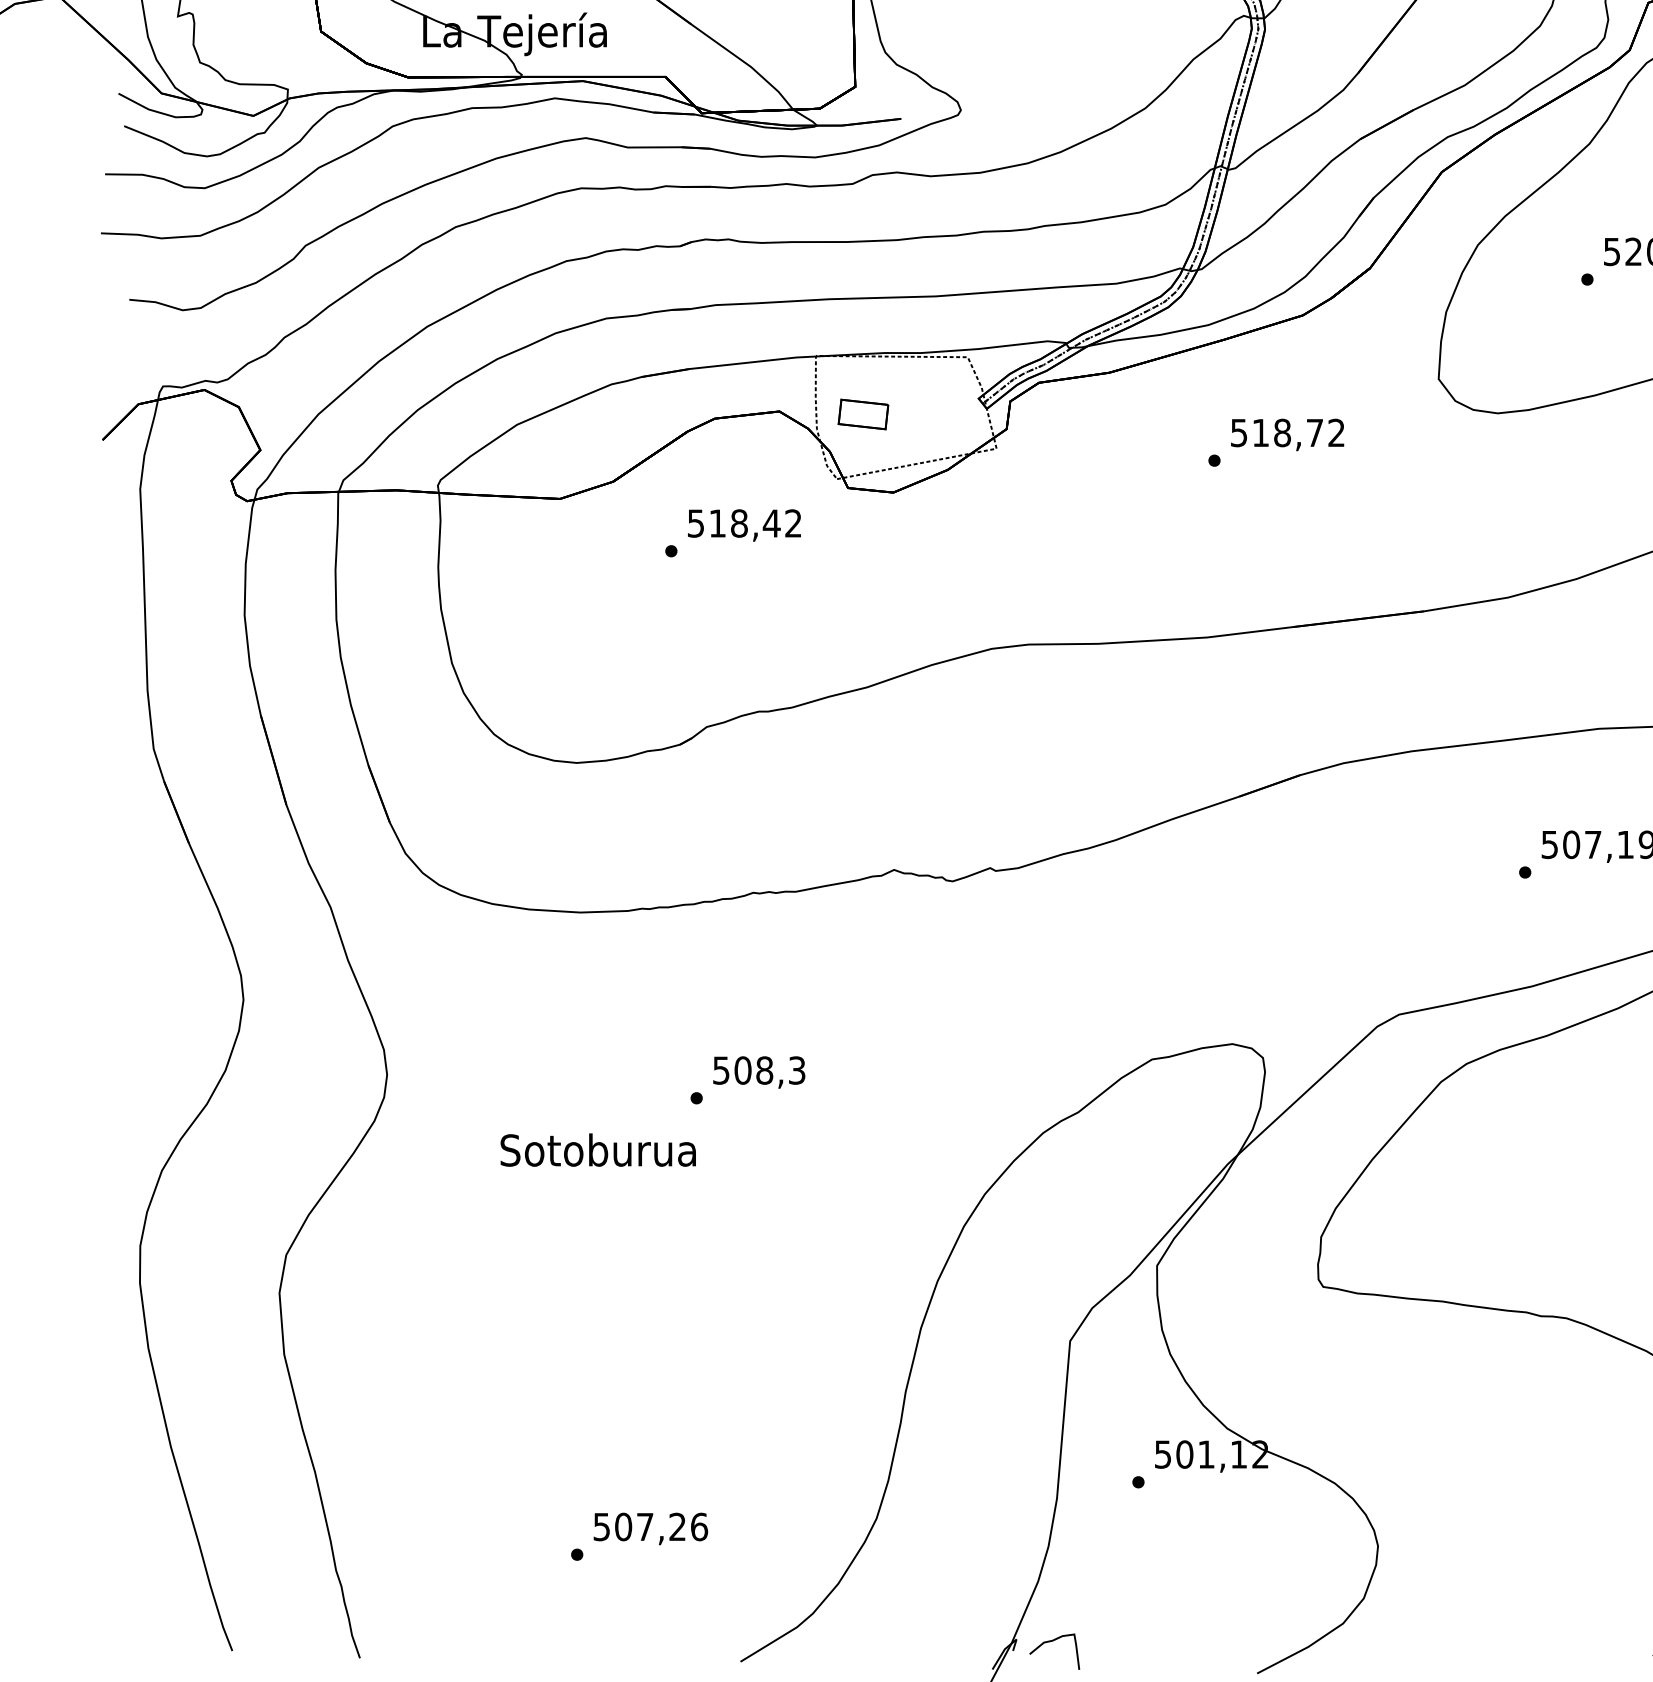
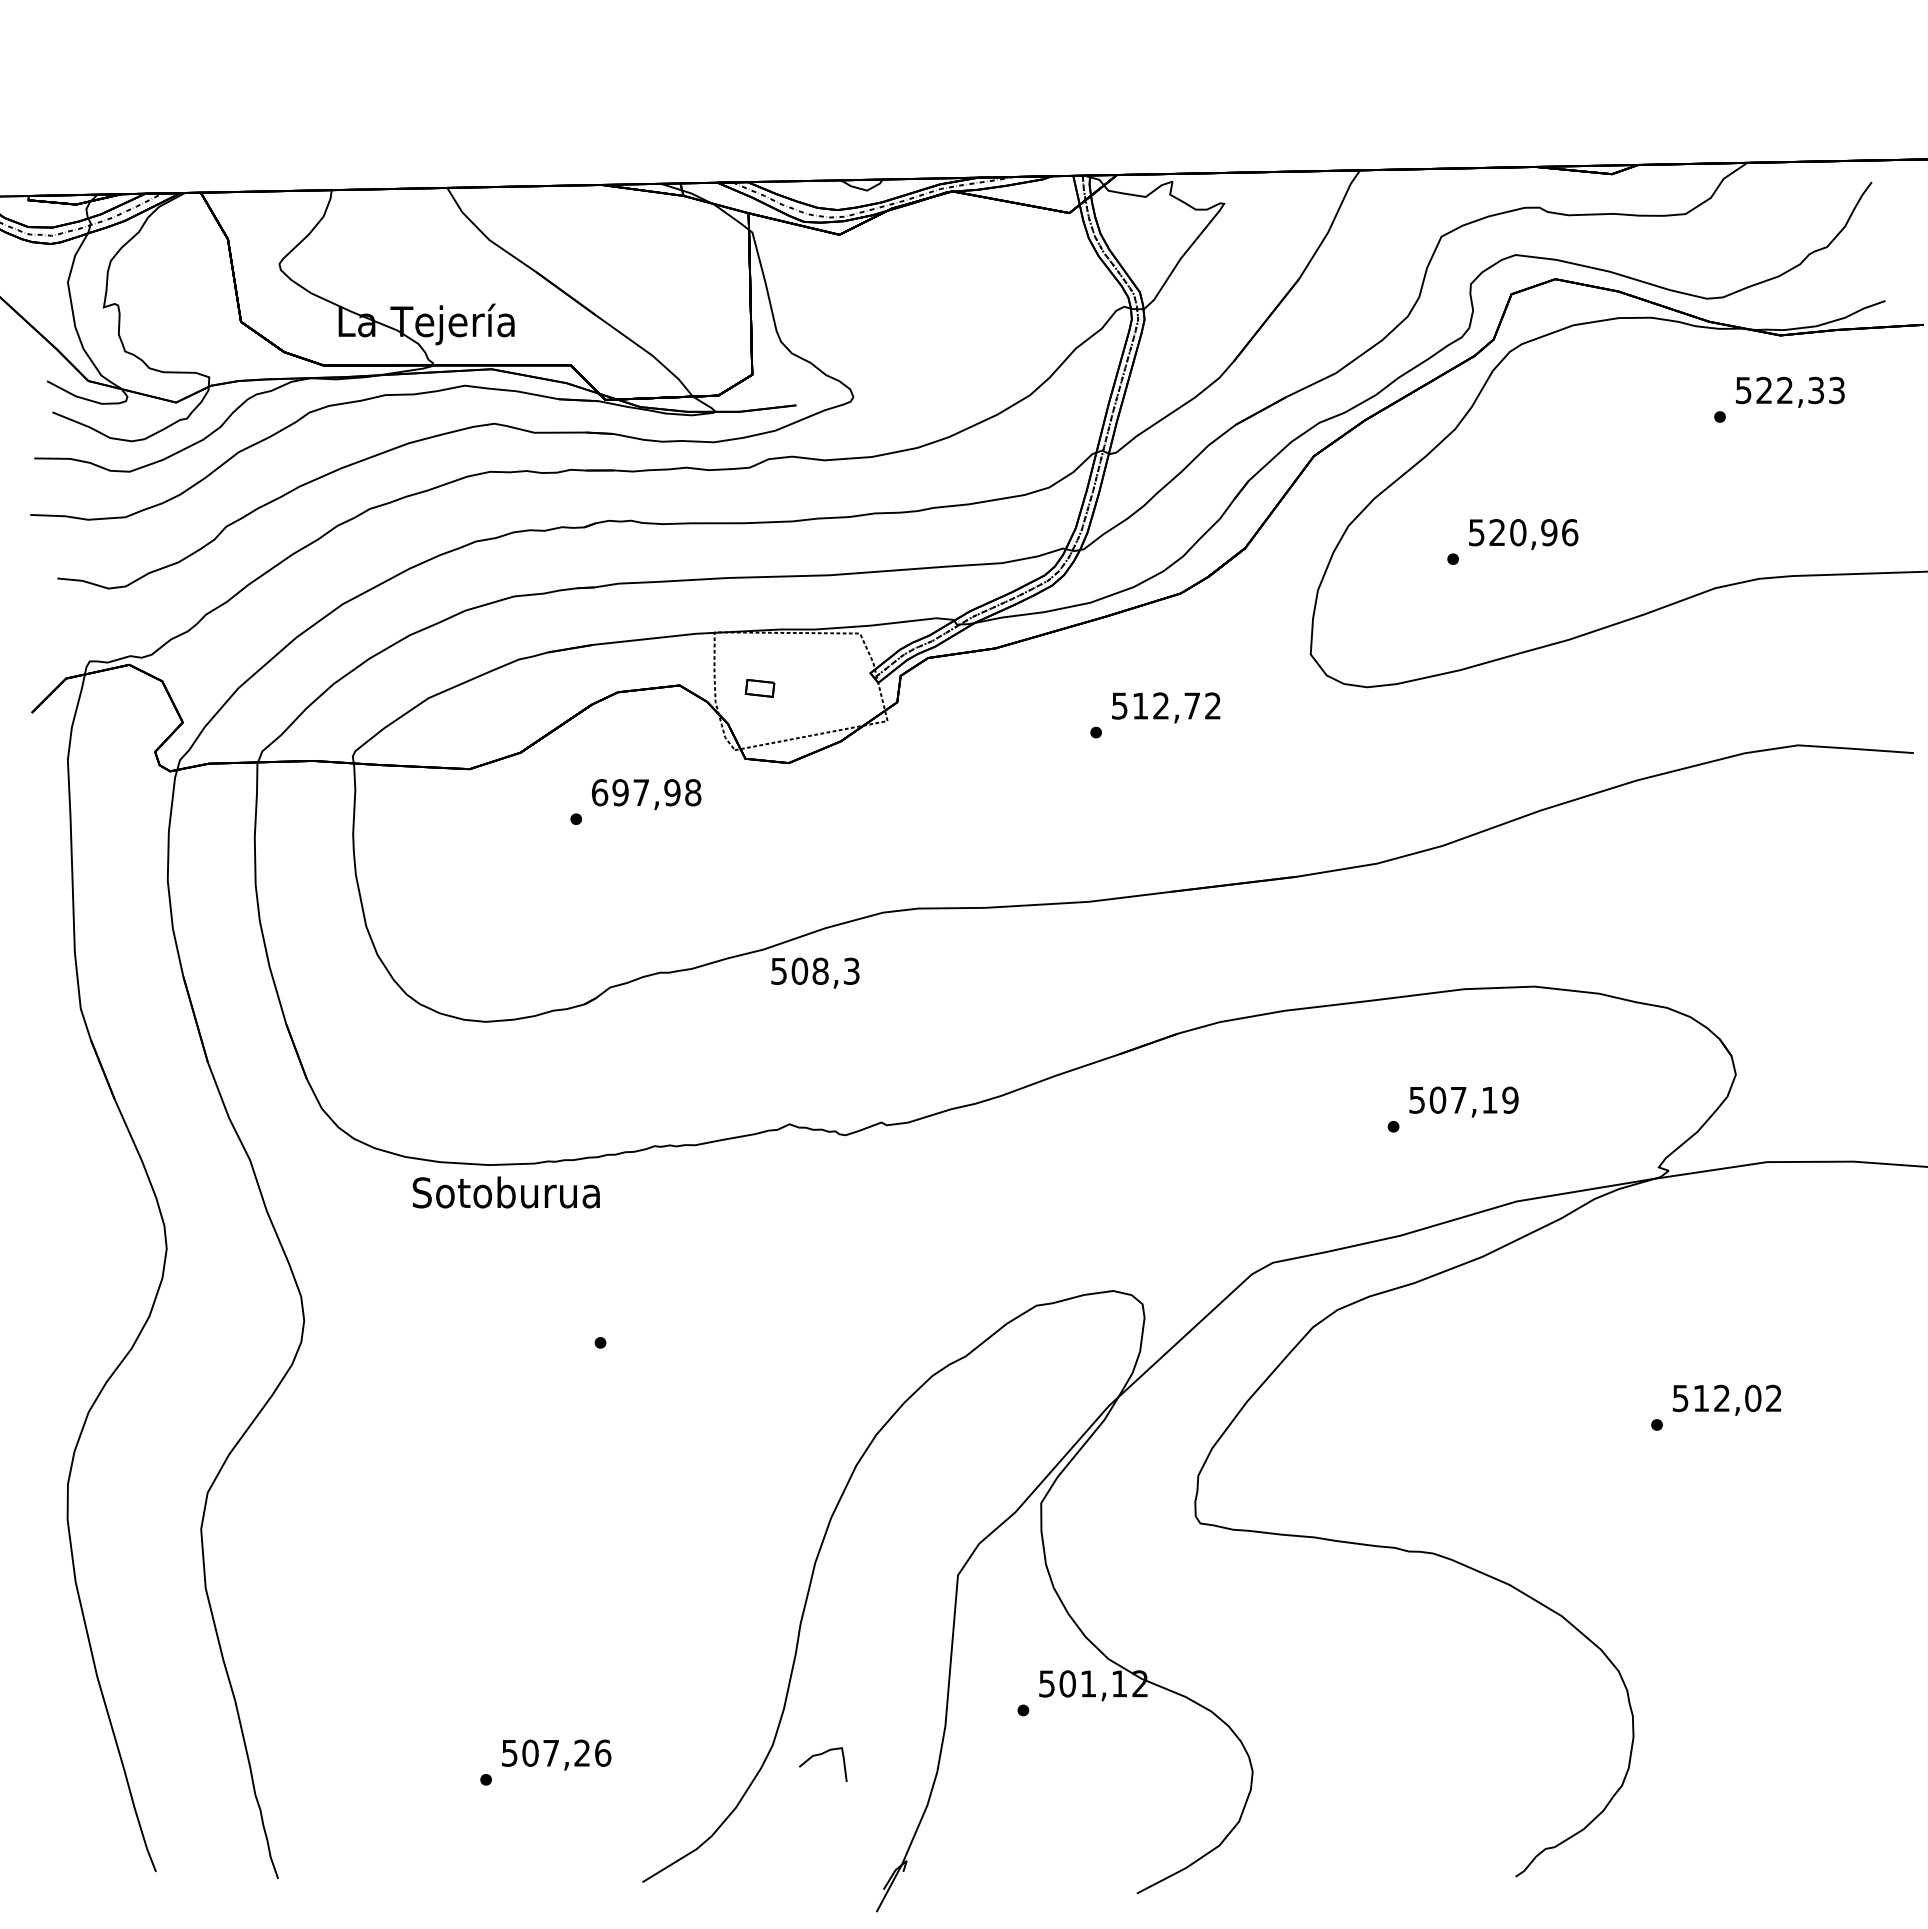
part: (862, 414) -> (759, 688), size x0.6
text: (1282, 432) -> (1161, 705), 518,72 -> 512,72
text: (744, 523) -> (646, 792), 518,42 -> 697,98
text: (759, 1071) -> (815, 972), moved
text: (597, 1150) -> (505, 1192), moved
curve: (1051, 1642) -> (820, 1755), moved

